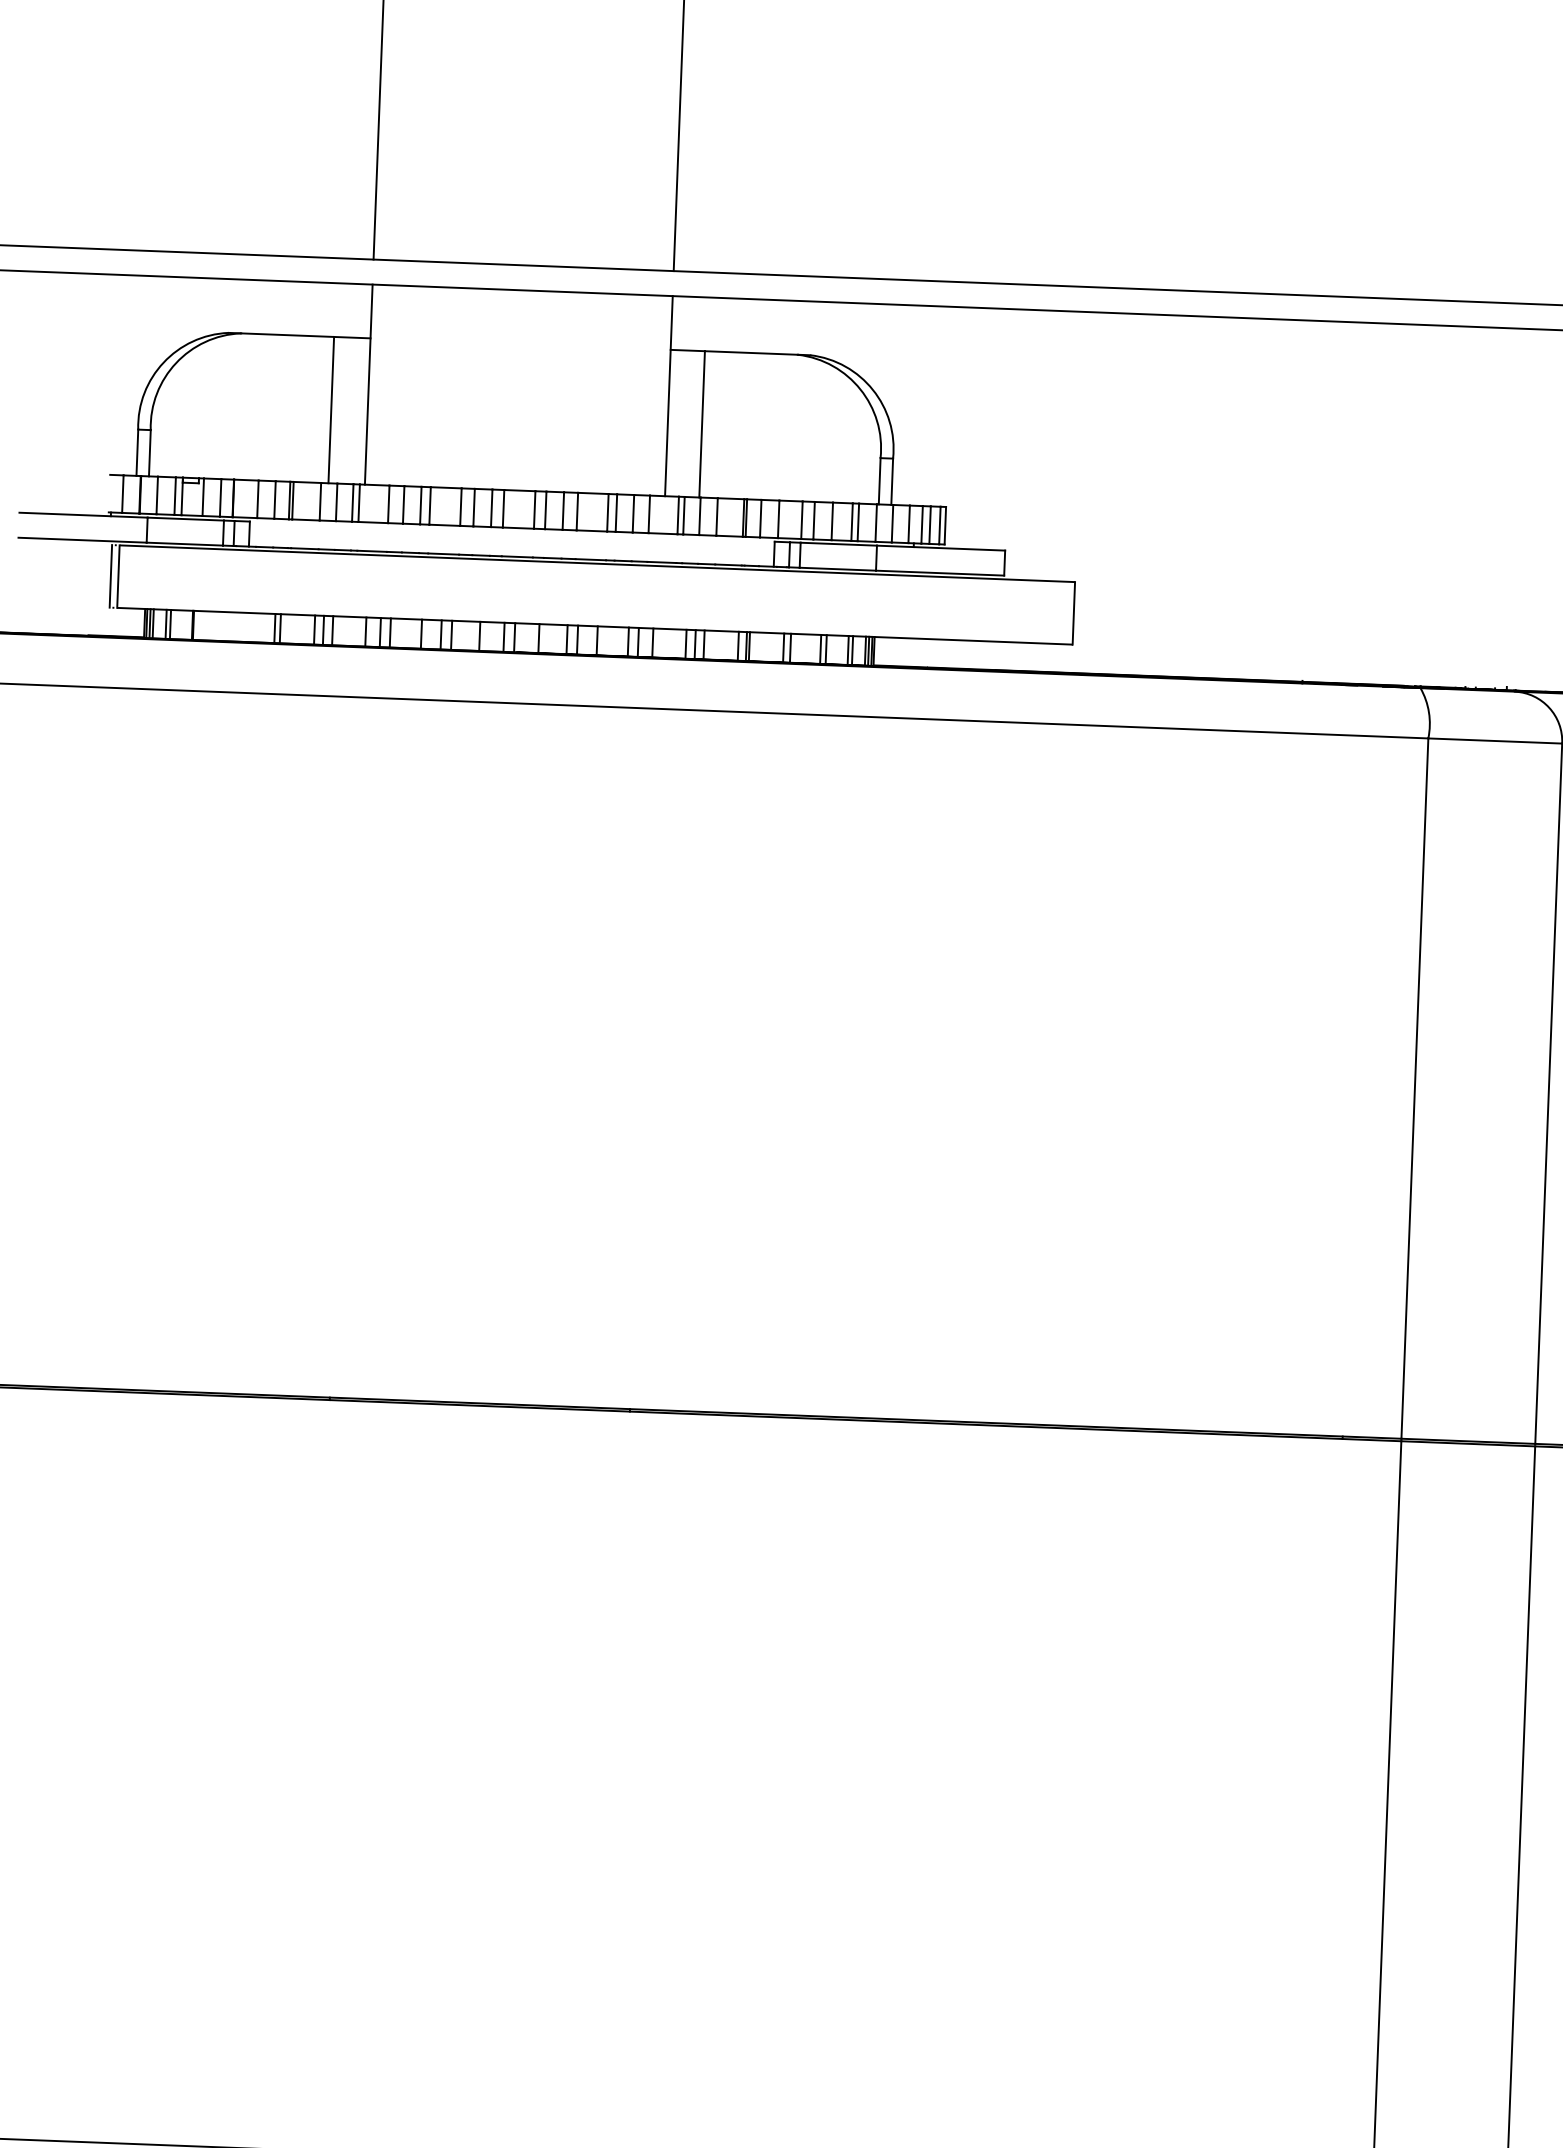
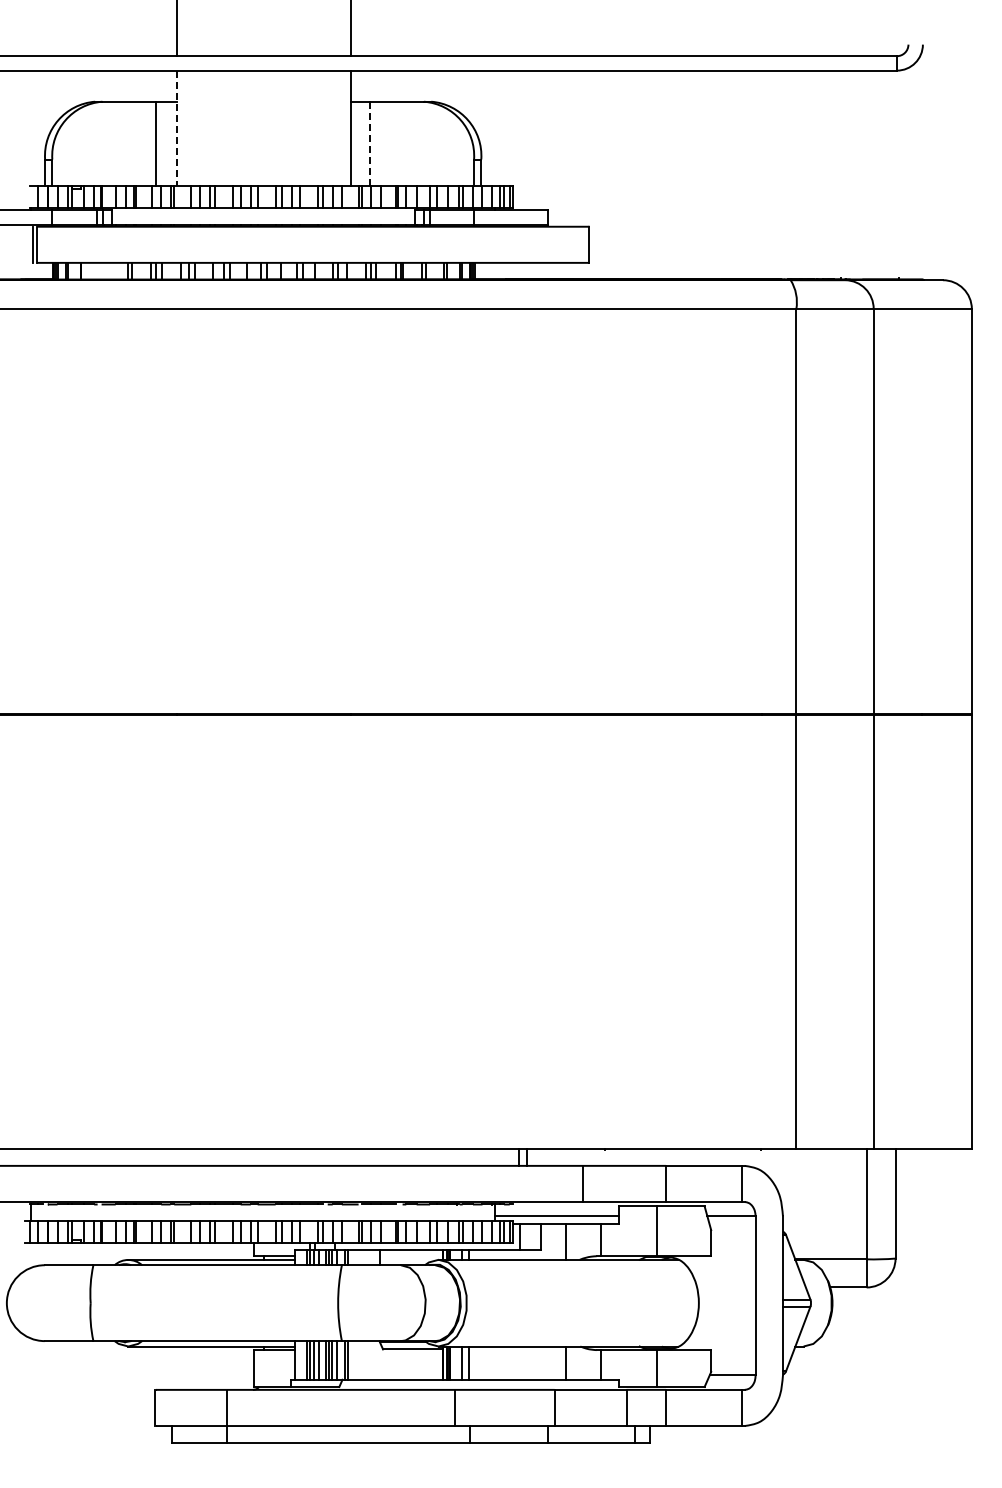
line: (369, 384) -> (177, 128), solid -> dashed
line: (702, 425) -> (370, 144), solid -> dashed

